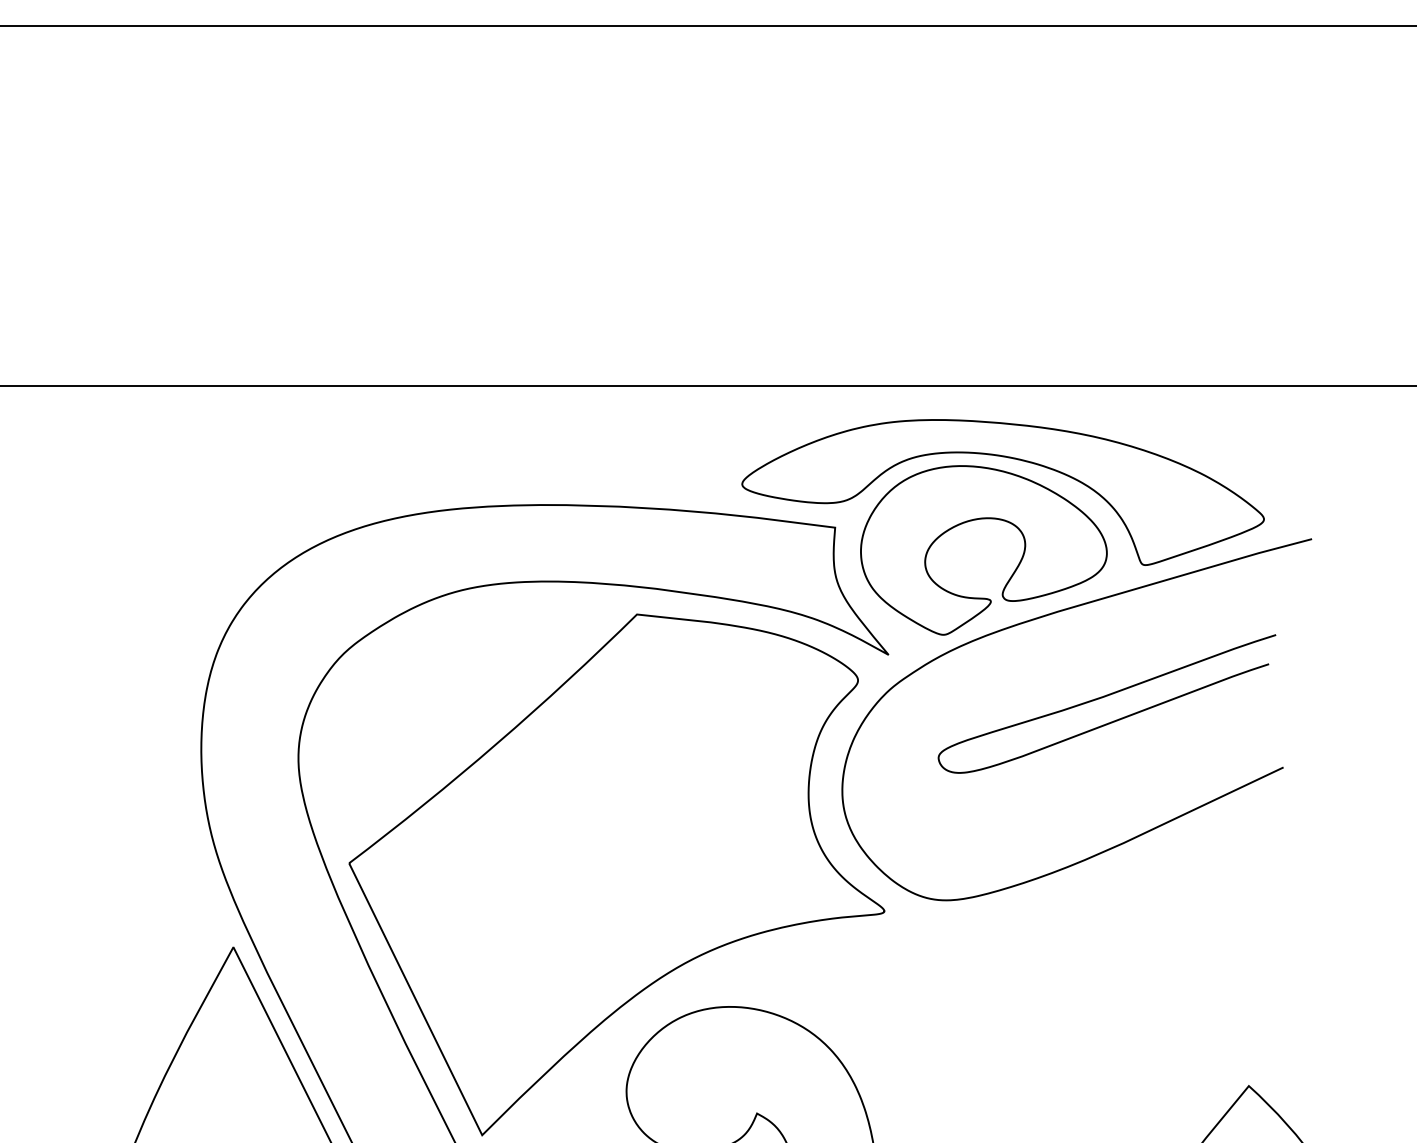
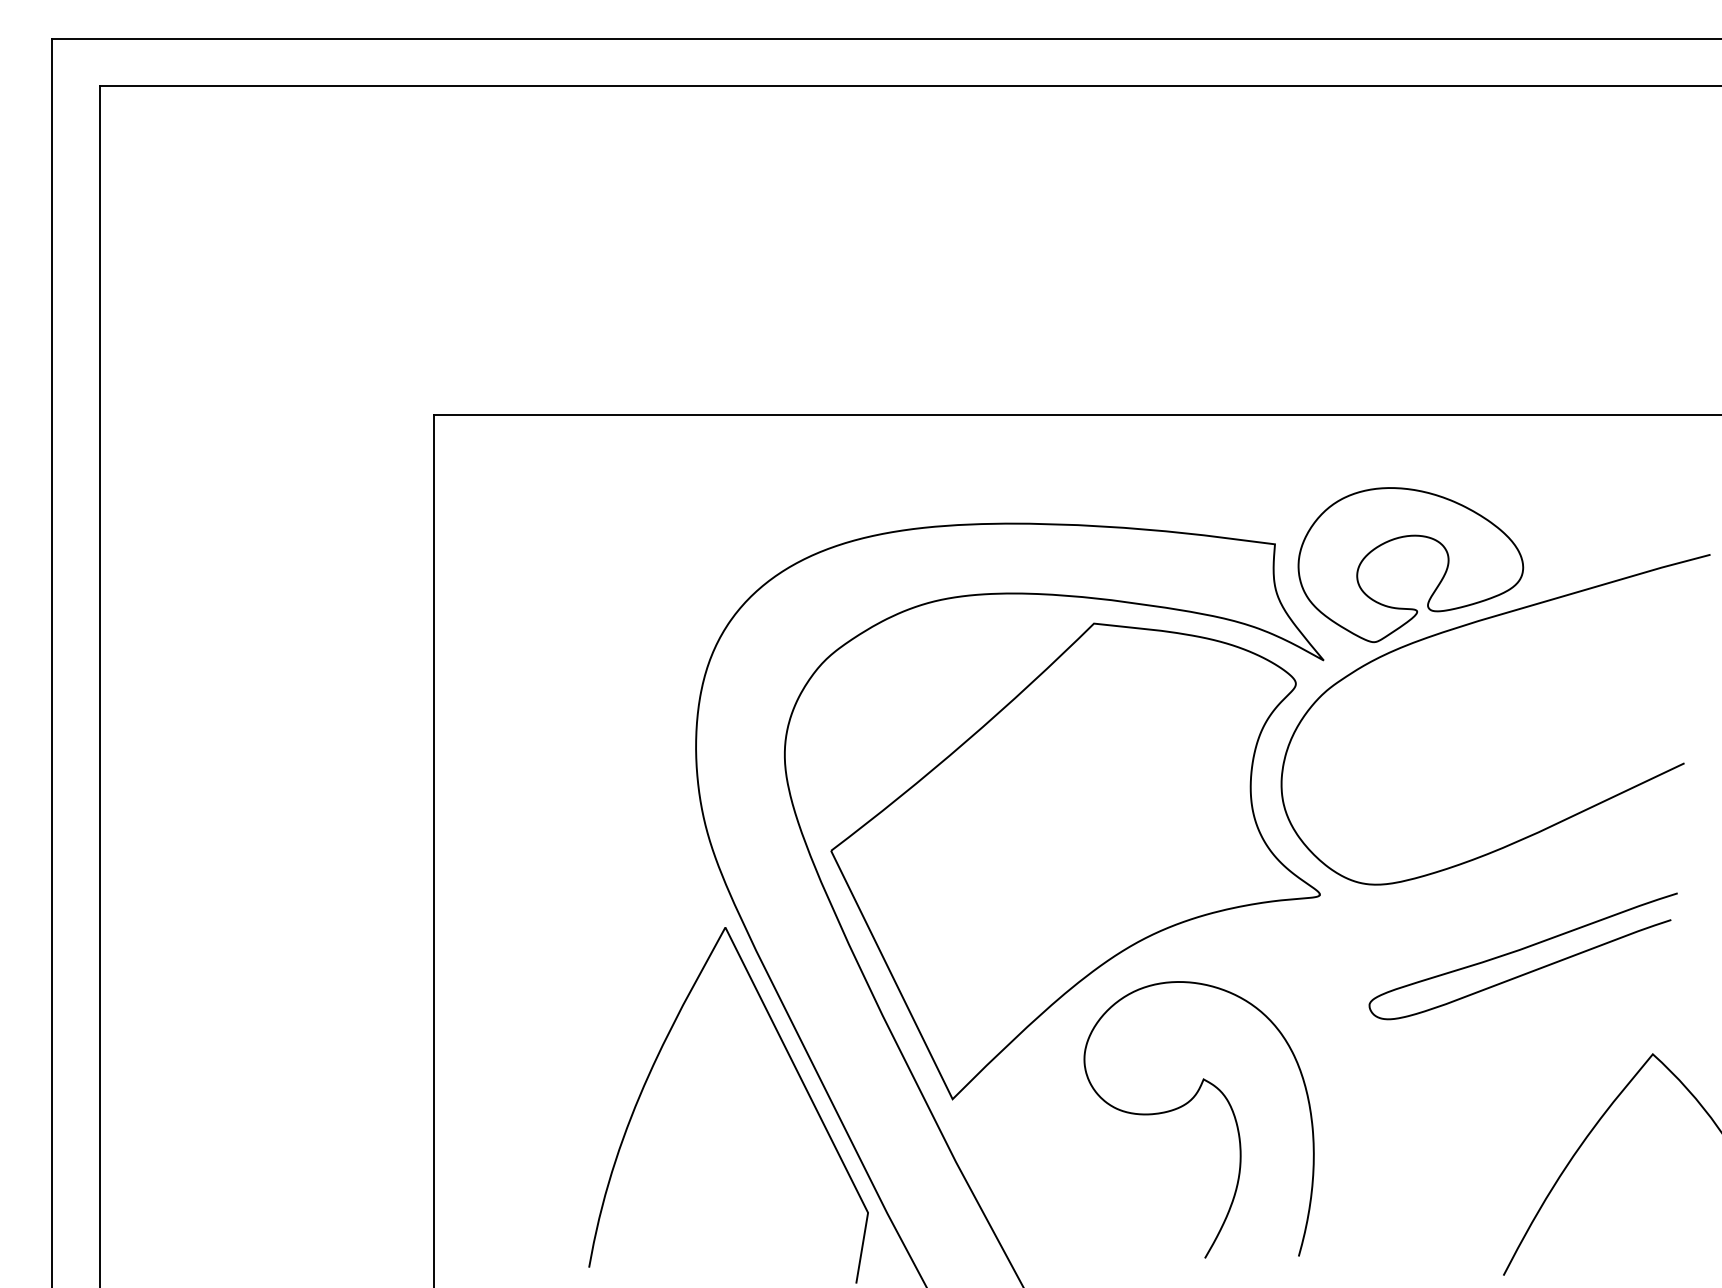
part: (1009, 458) -> (1434, 481), removed
curve: (1105, 697) -> (1521, 950), moved

